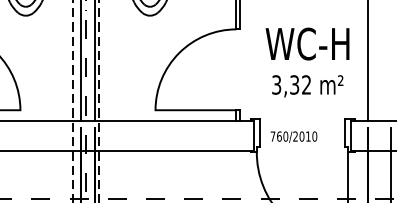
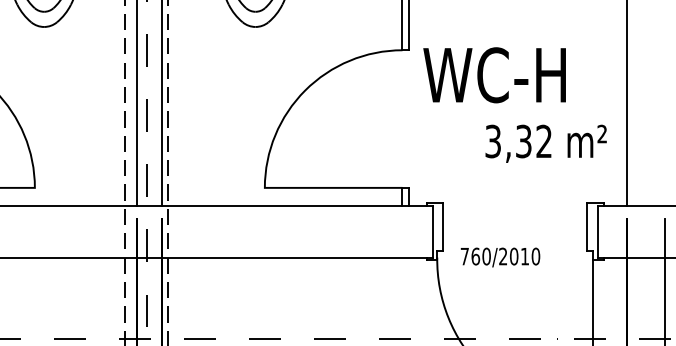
text: (307, 43) -> (494, 74), moved
text: (307, 86) -> (545, 144), moved
text: (293, 136) -> (499, 256), moved

